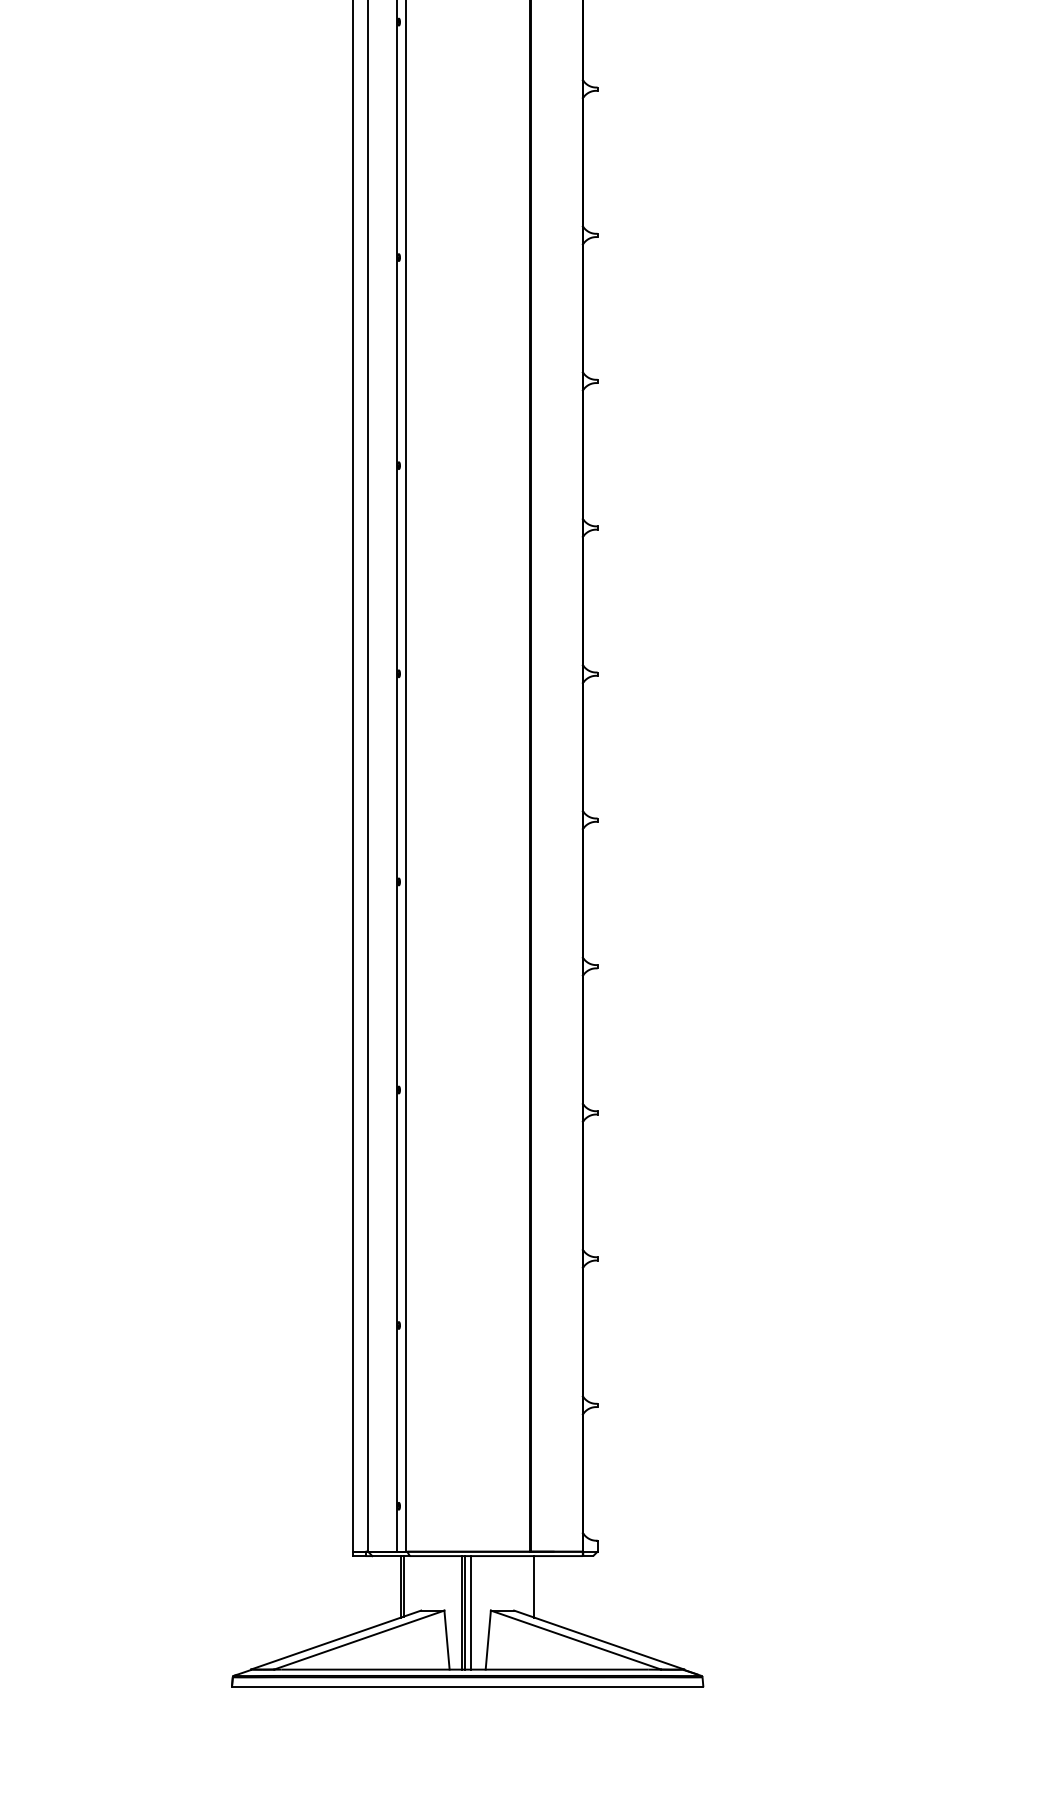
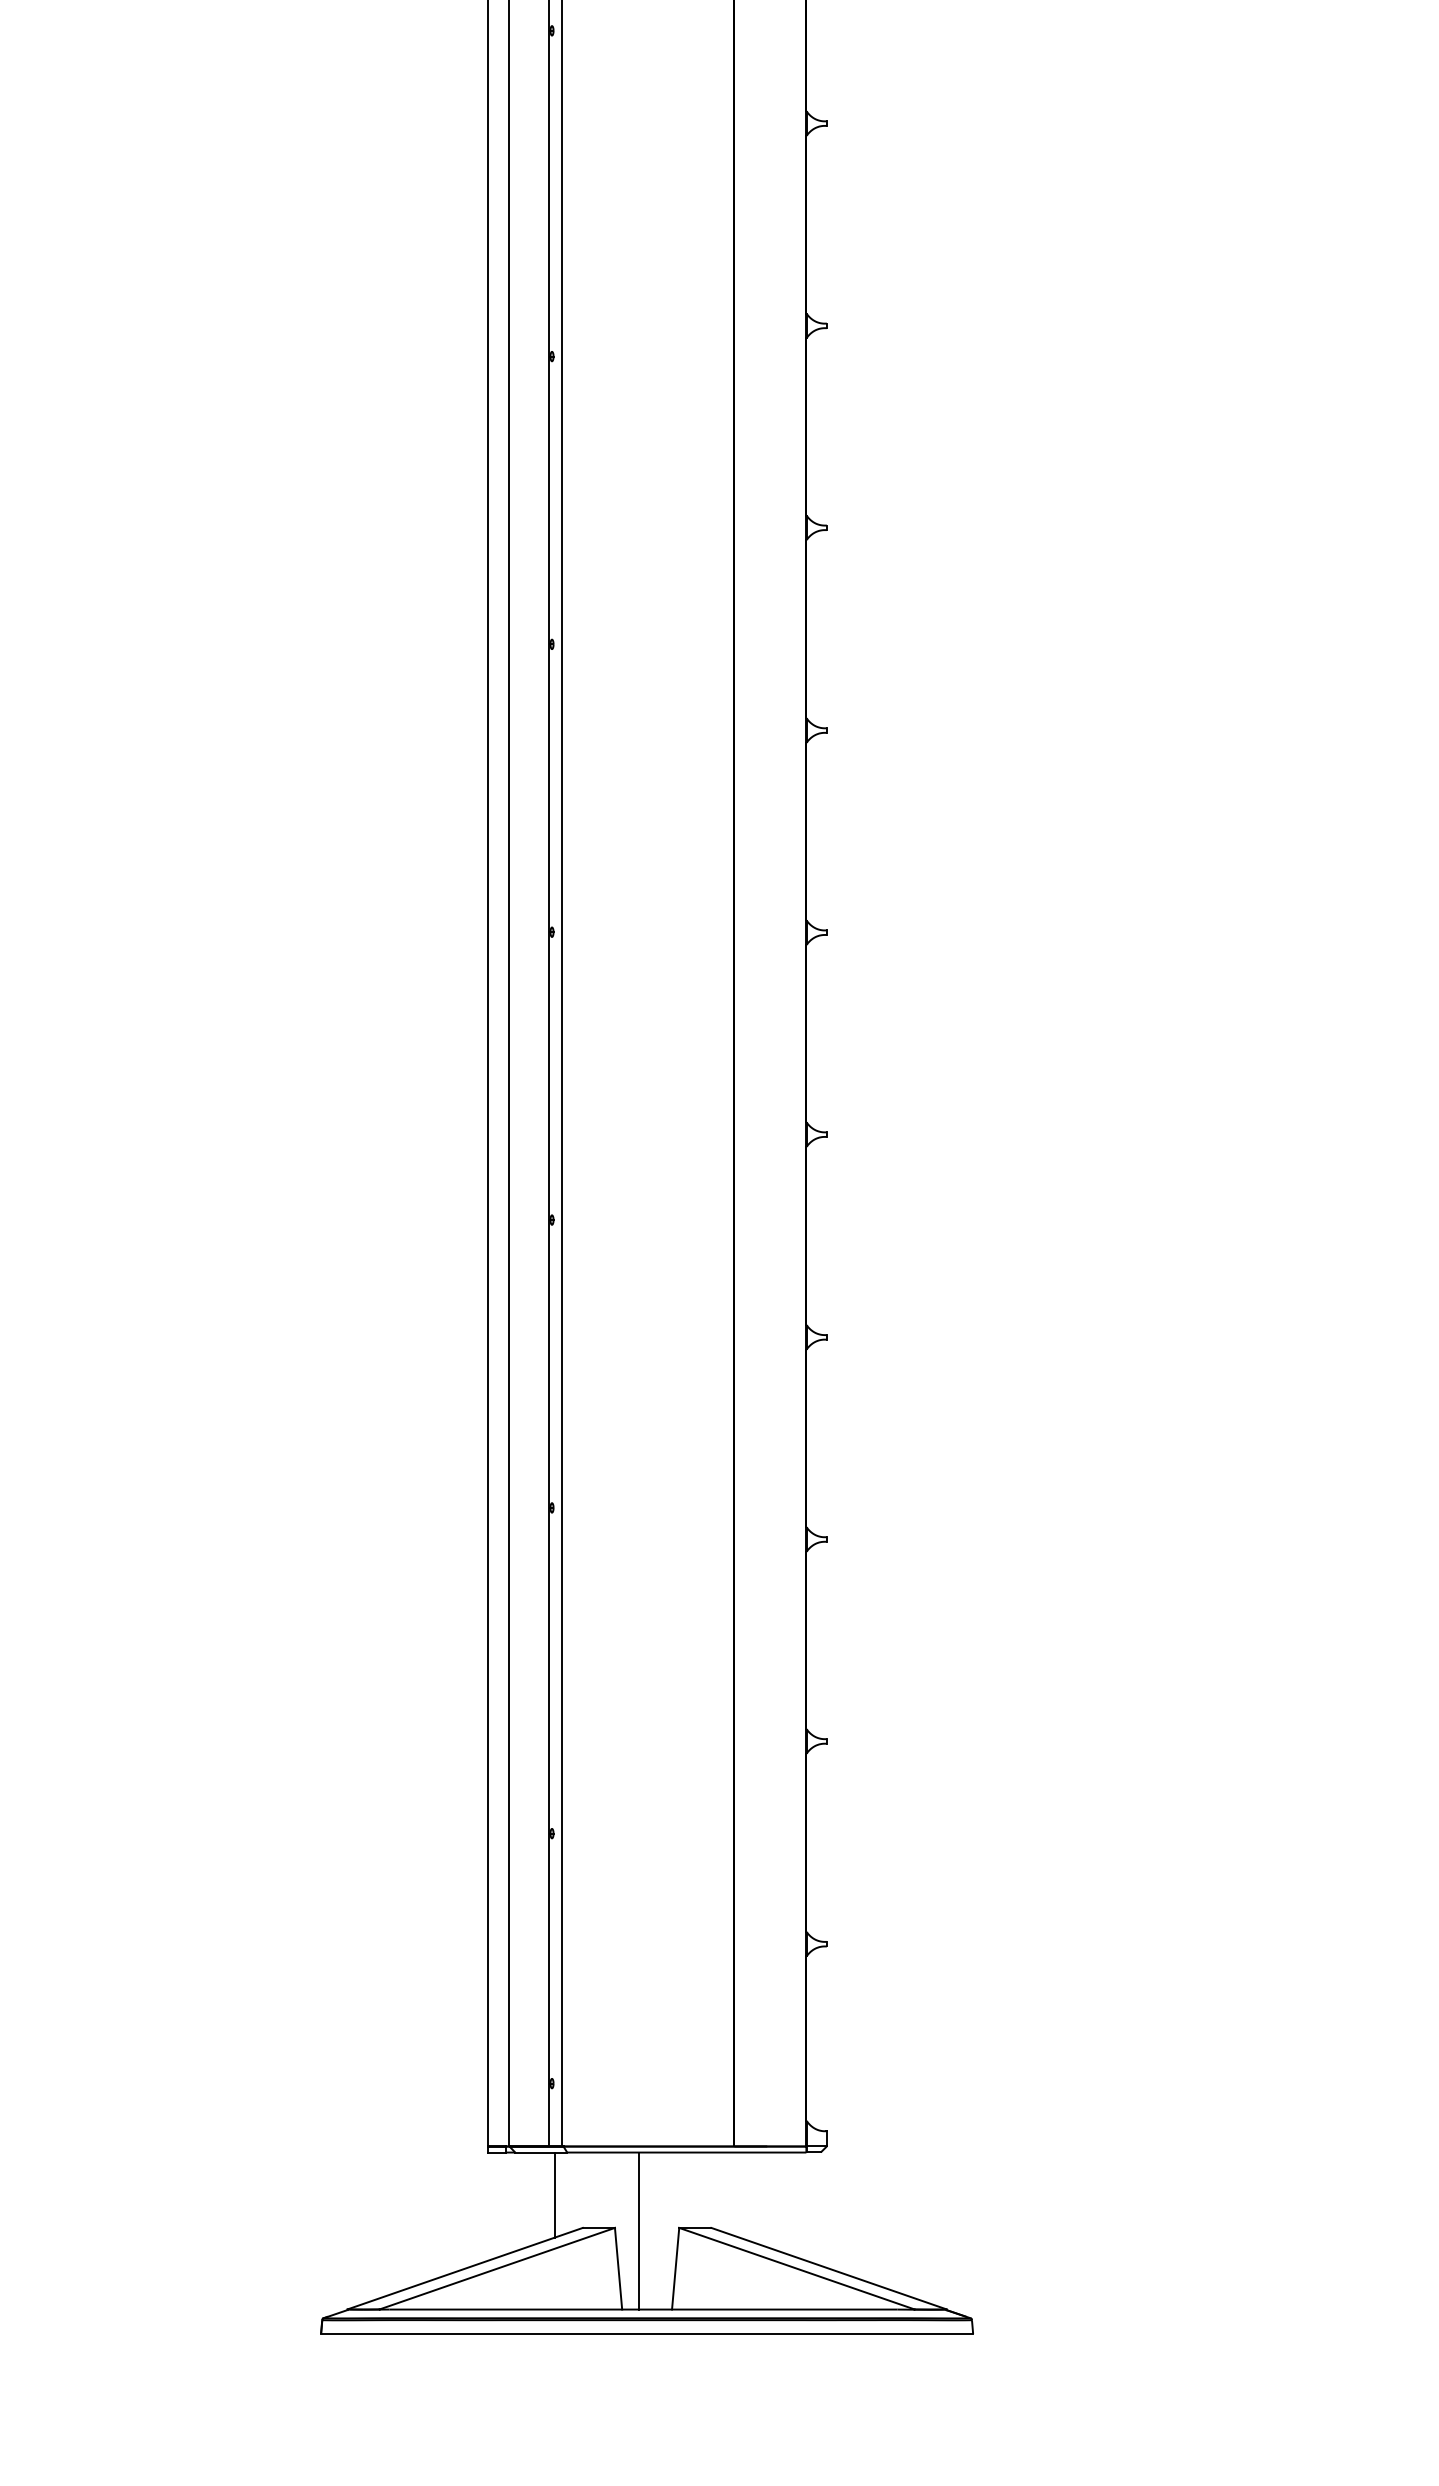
line: (403, 1586) -> (558, 2194), removed
line: (534, 1586) -> (739, 2194), removed
line: (465, 1612) -> (643, 2230), removed
line: (470, 1612) -> (651, 2230), removed

